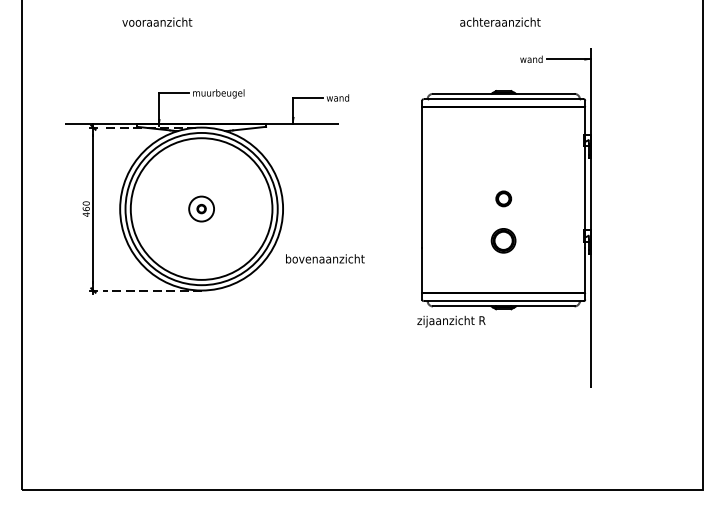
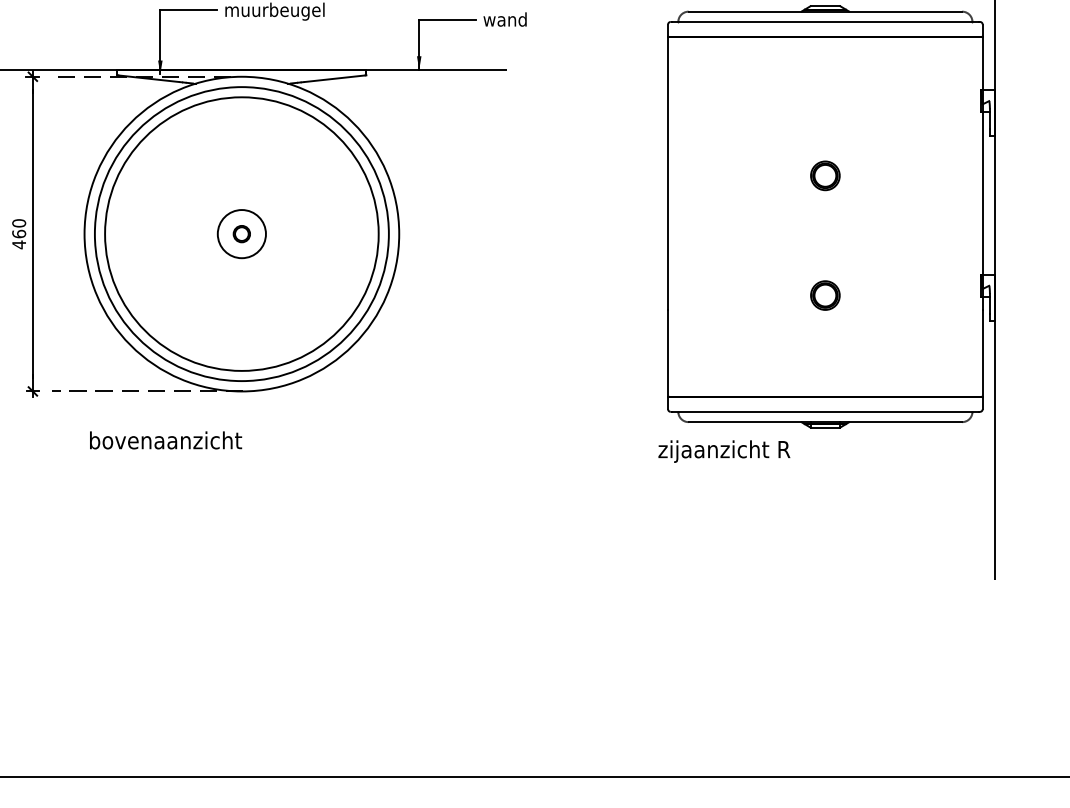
part: (503, 198) -> (824, 175), moved
part: (503, 240) -> (824, 294), size x0.62
text: (325, 258) -> (166, 439), moved

